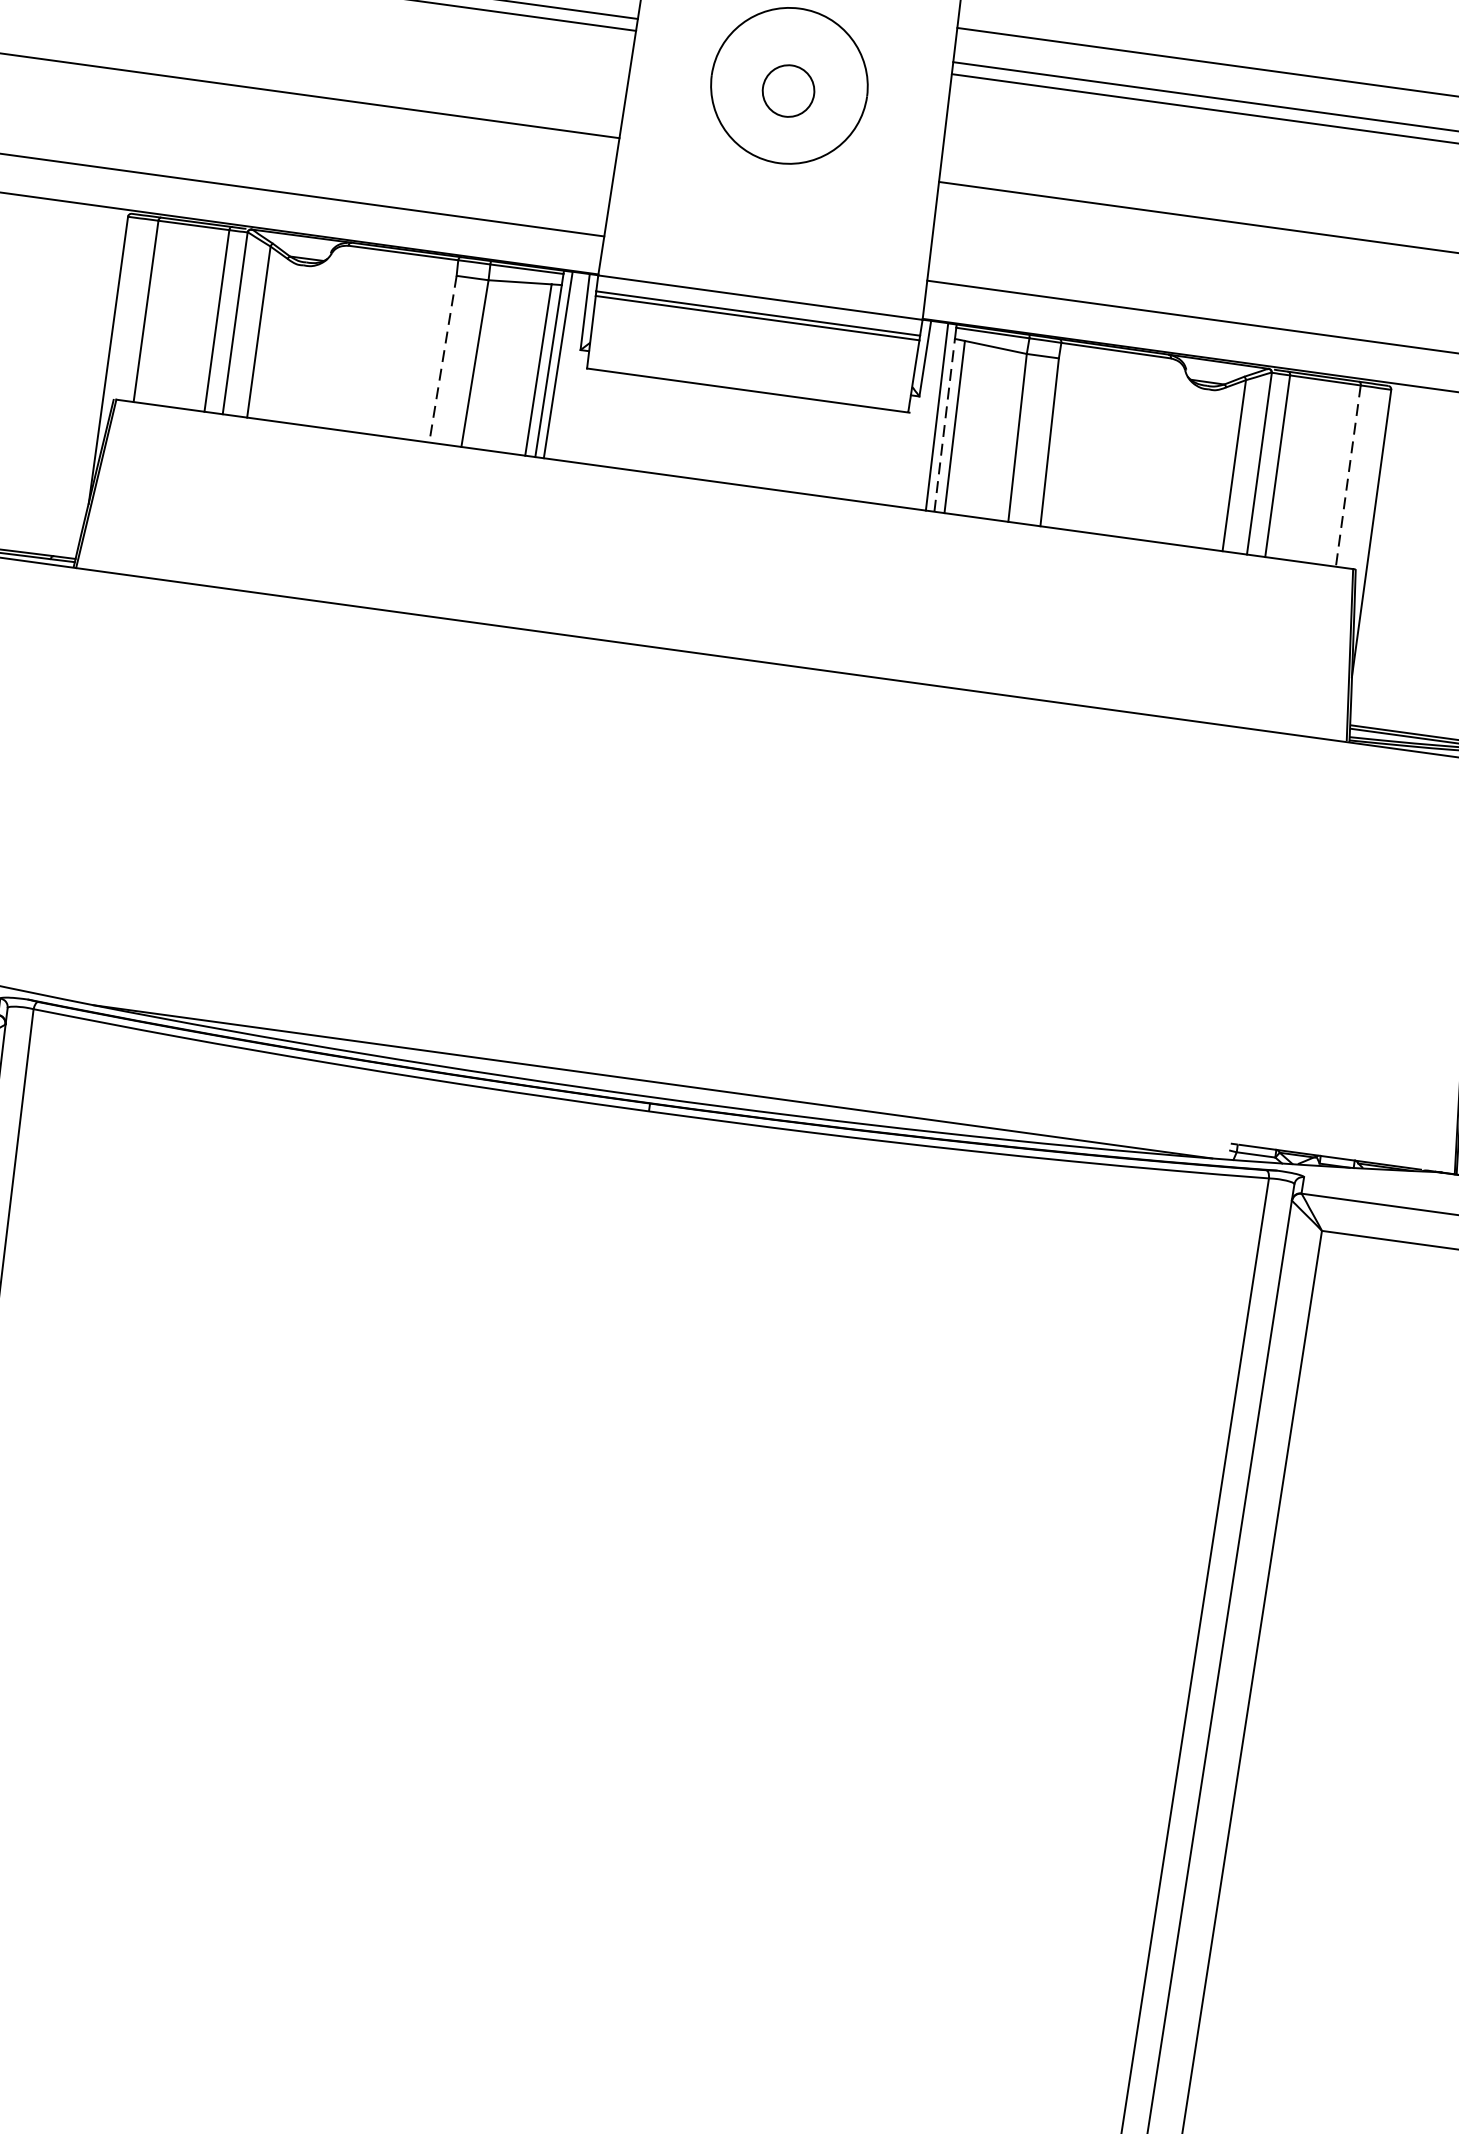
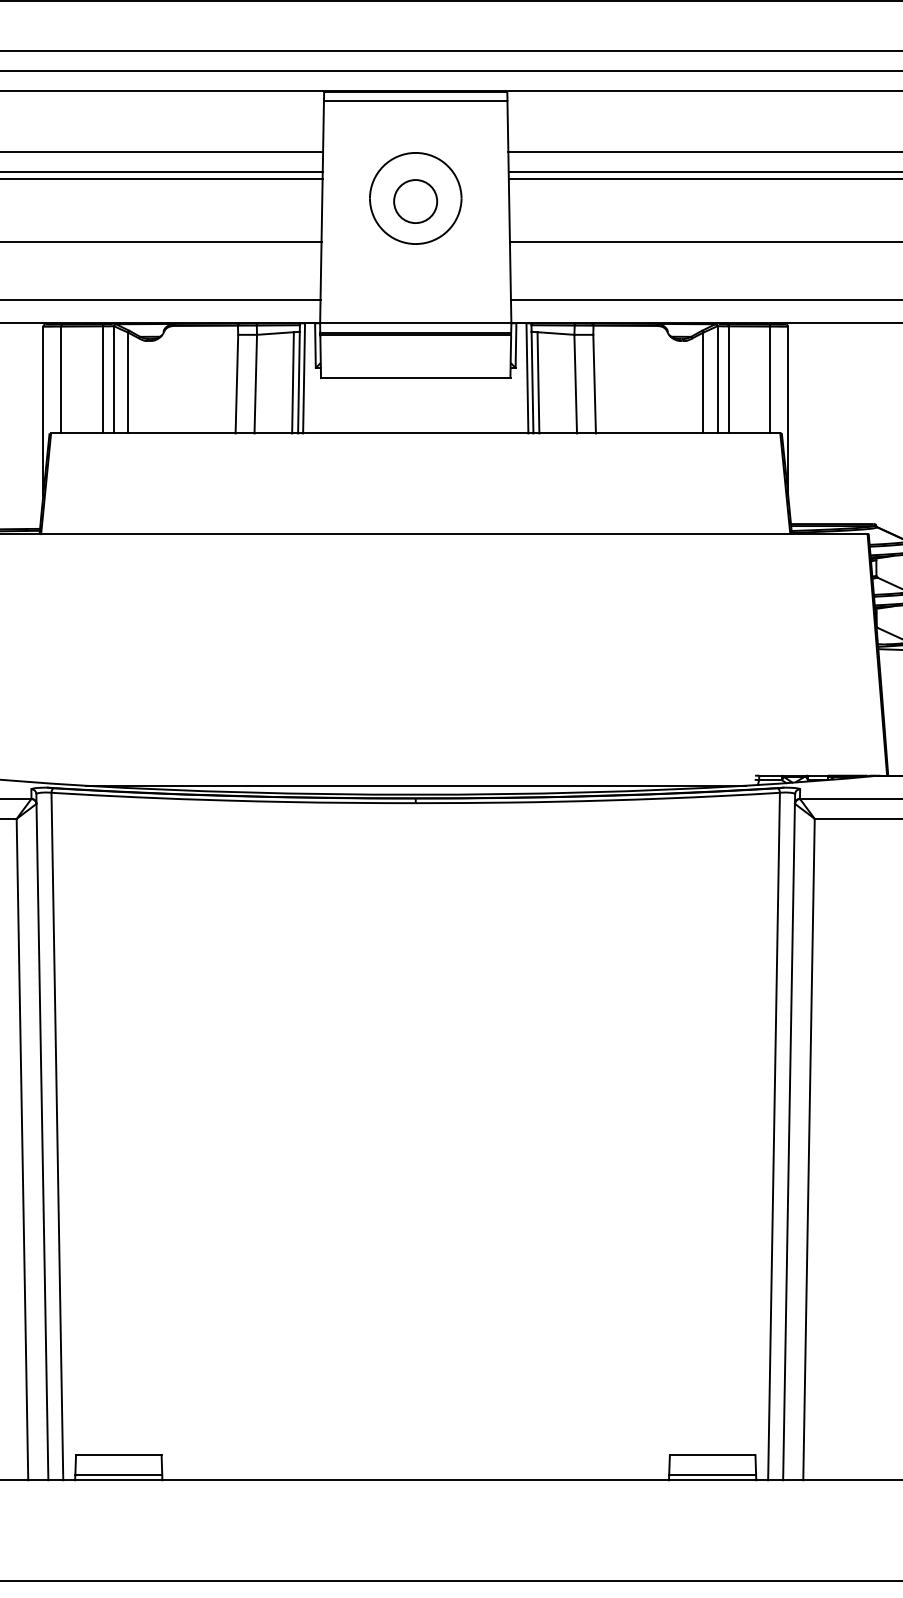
circle: (788, 90) -> (415, 201), size x1.43
line: (442, 359) -> (236, 384), dashed -> solid
line: (944, 425) -> (532, 382), dashed -> solid
line: (1348, 476) -> (770, 380), dashed -> solid

